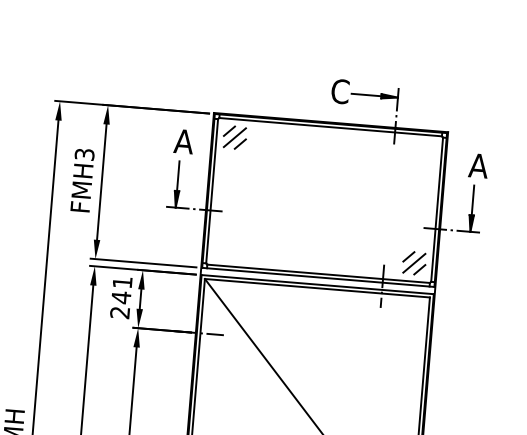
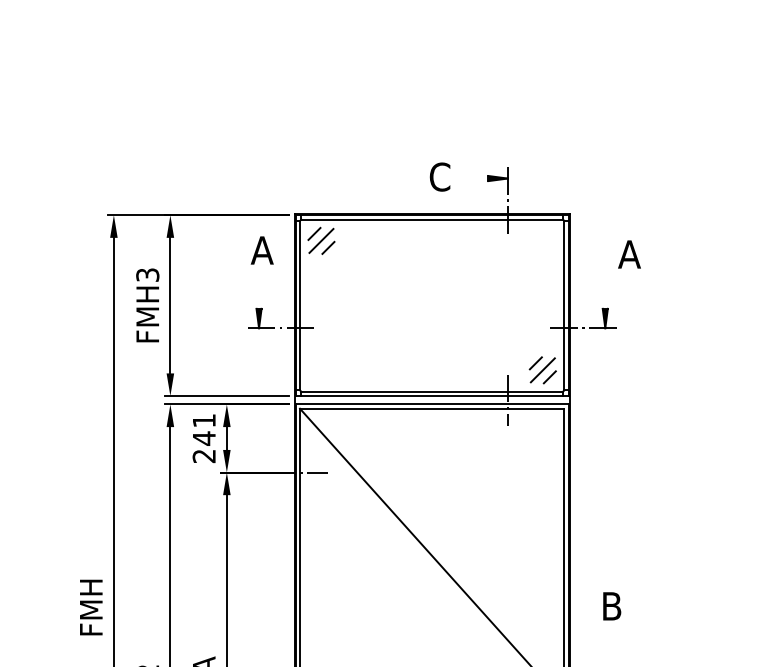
line: (366, 94) -> (470, 178), removed
text: (478, 165) -> (629, 254), moved
line: (178, 175) -> (259, 290), removed
line: (473, 199) -> (605, 290), removed

